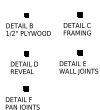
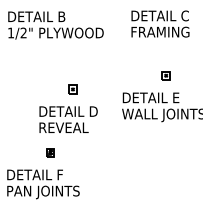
part: (24, 62) -> (68, 108), moved

